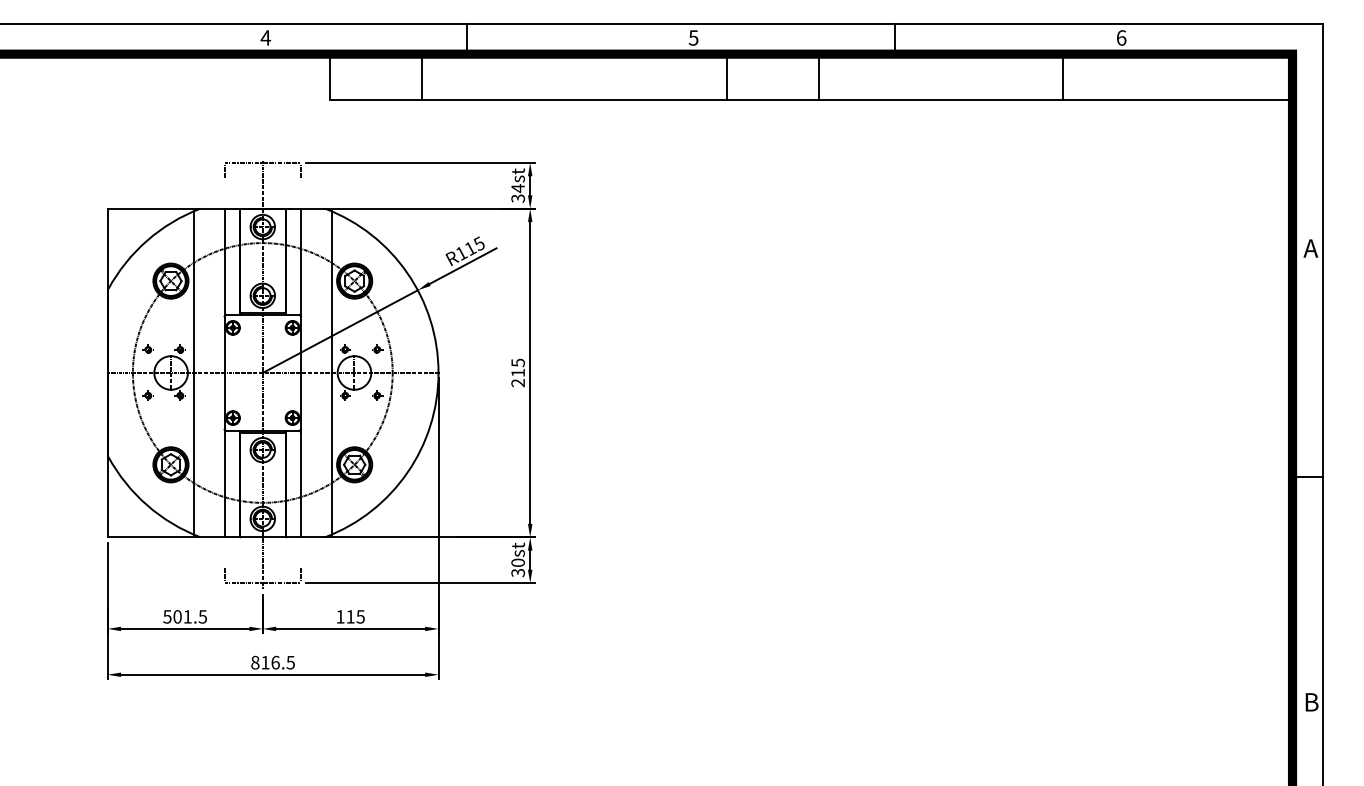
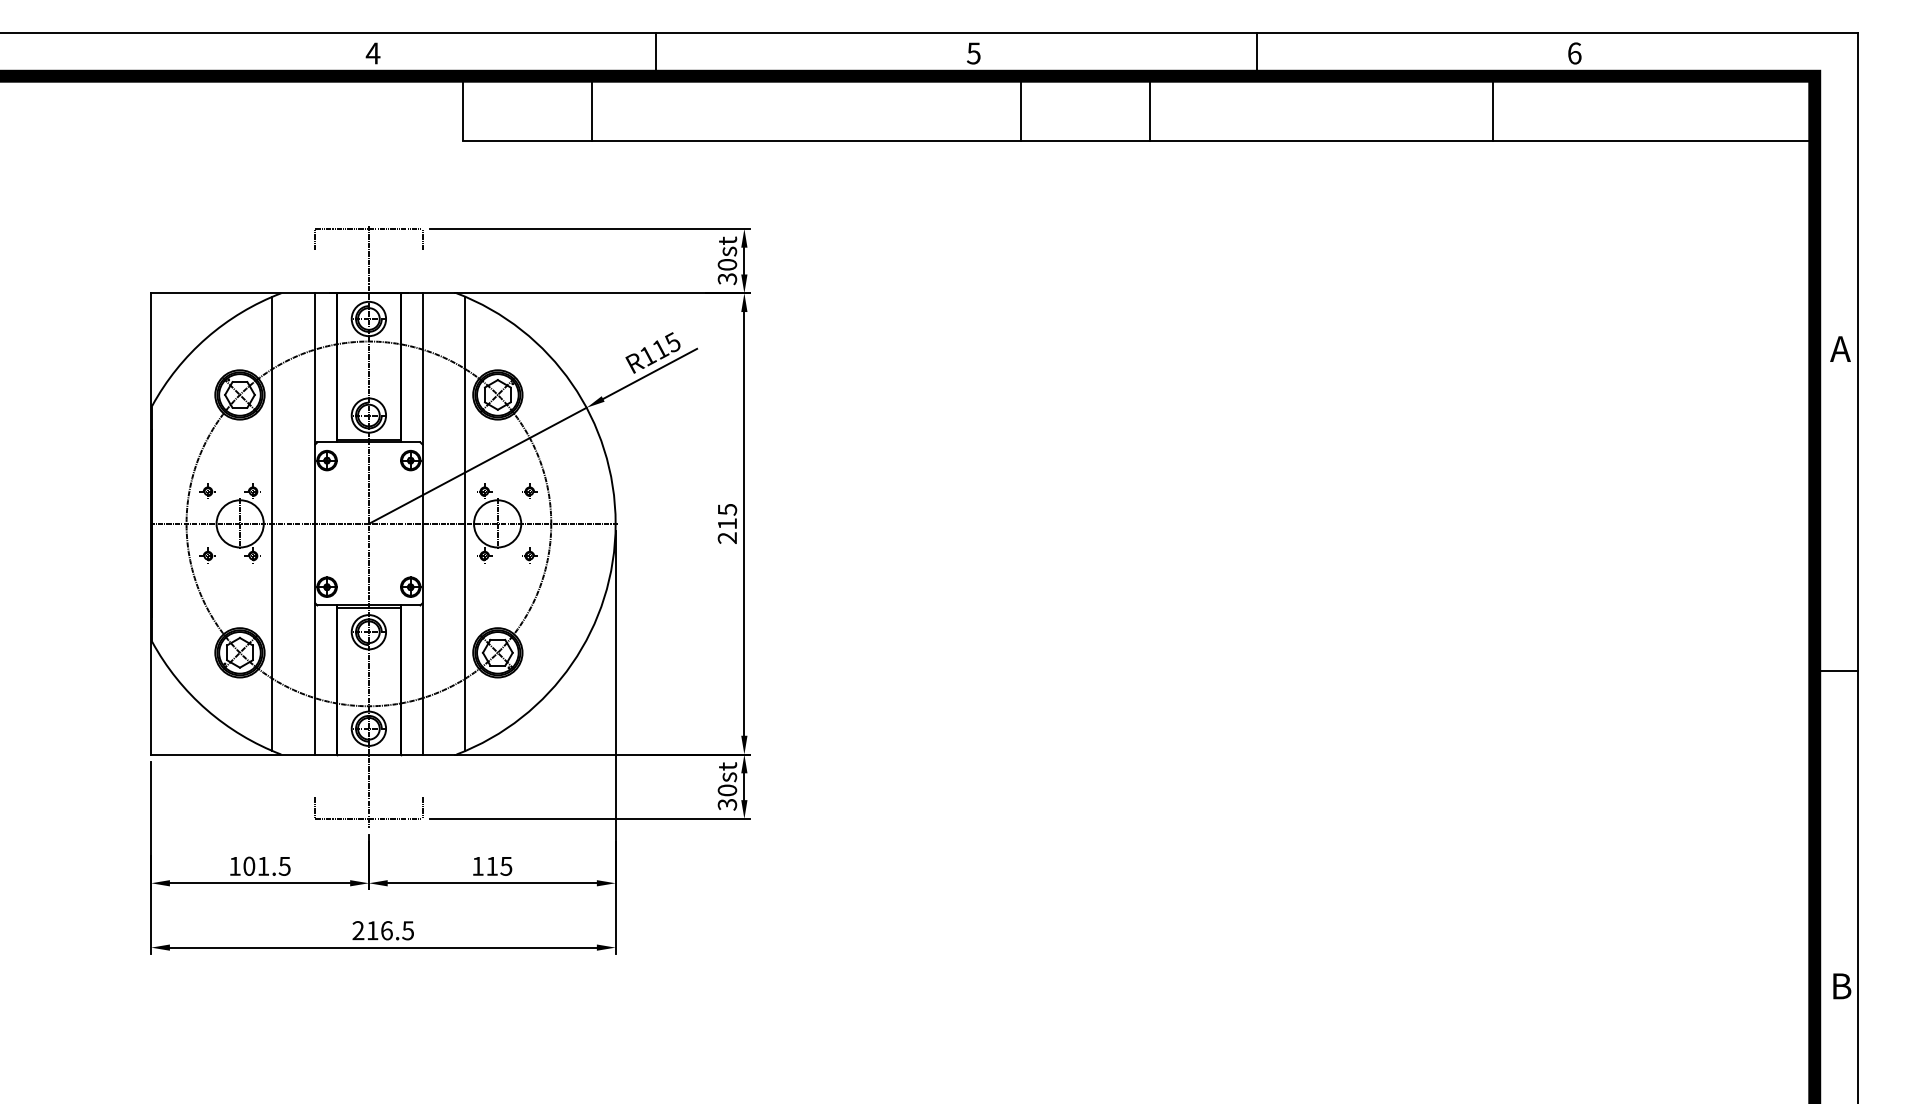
text: (517, 188) -> (726, 264), 34 -> 30
text: (167, 616) -> (235, 865), 501.5 -> 101.5
text: (255, 662) -> (358, 930), 816.5 -> 216.5

